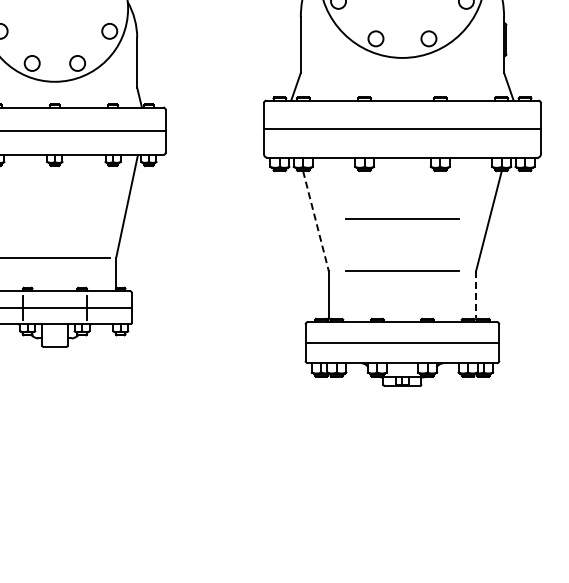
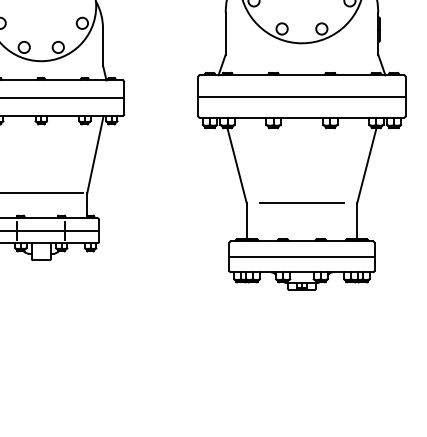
line: (402, 218) -> (302, 163), removed
line: (316, 221) -> (237, 165), dashed -> solid
line: (476, 295) -> (357, 221), dashed -> solid

